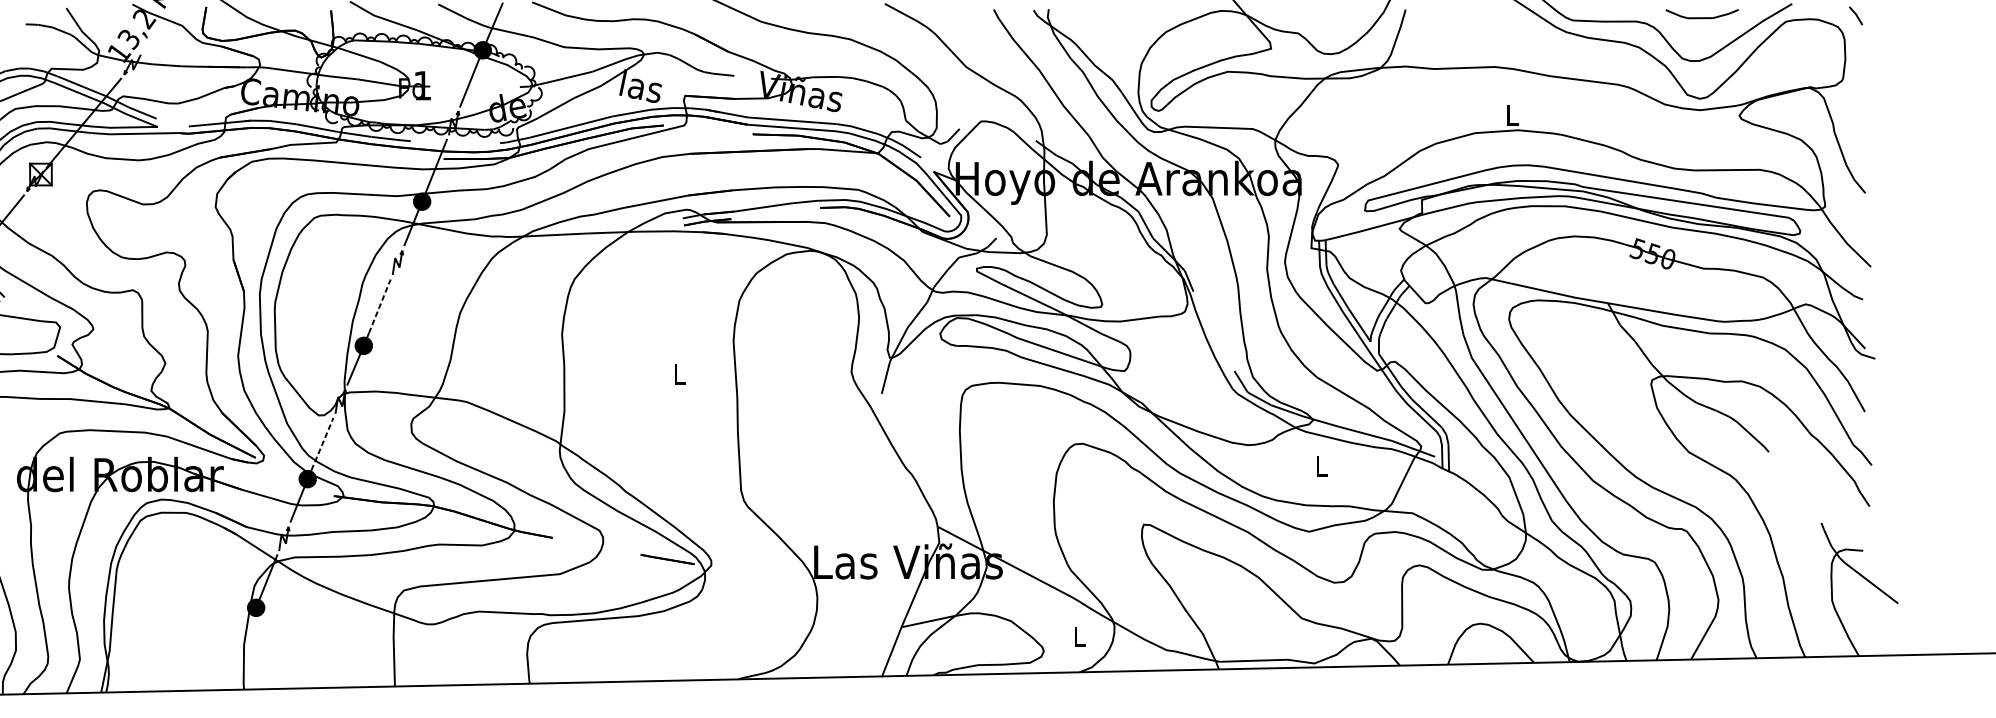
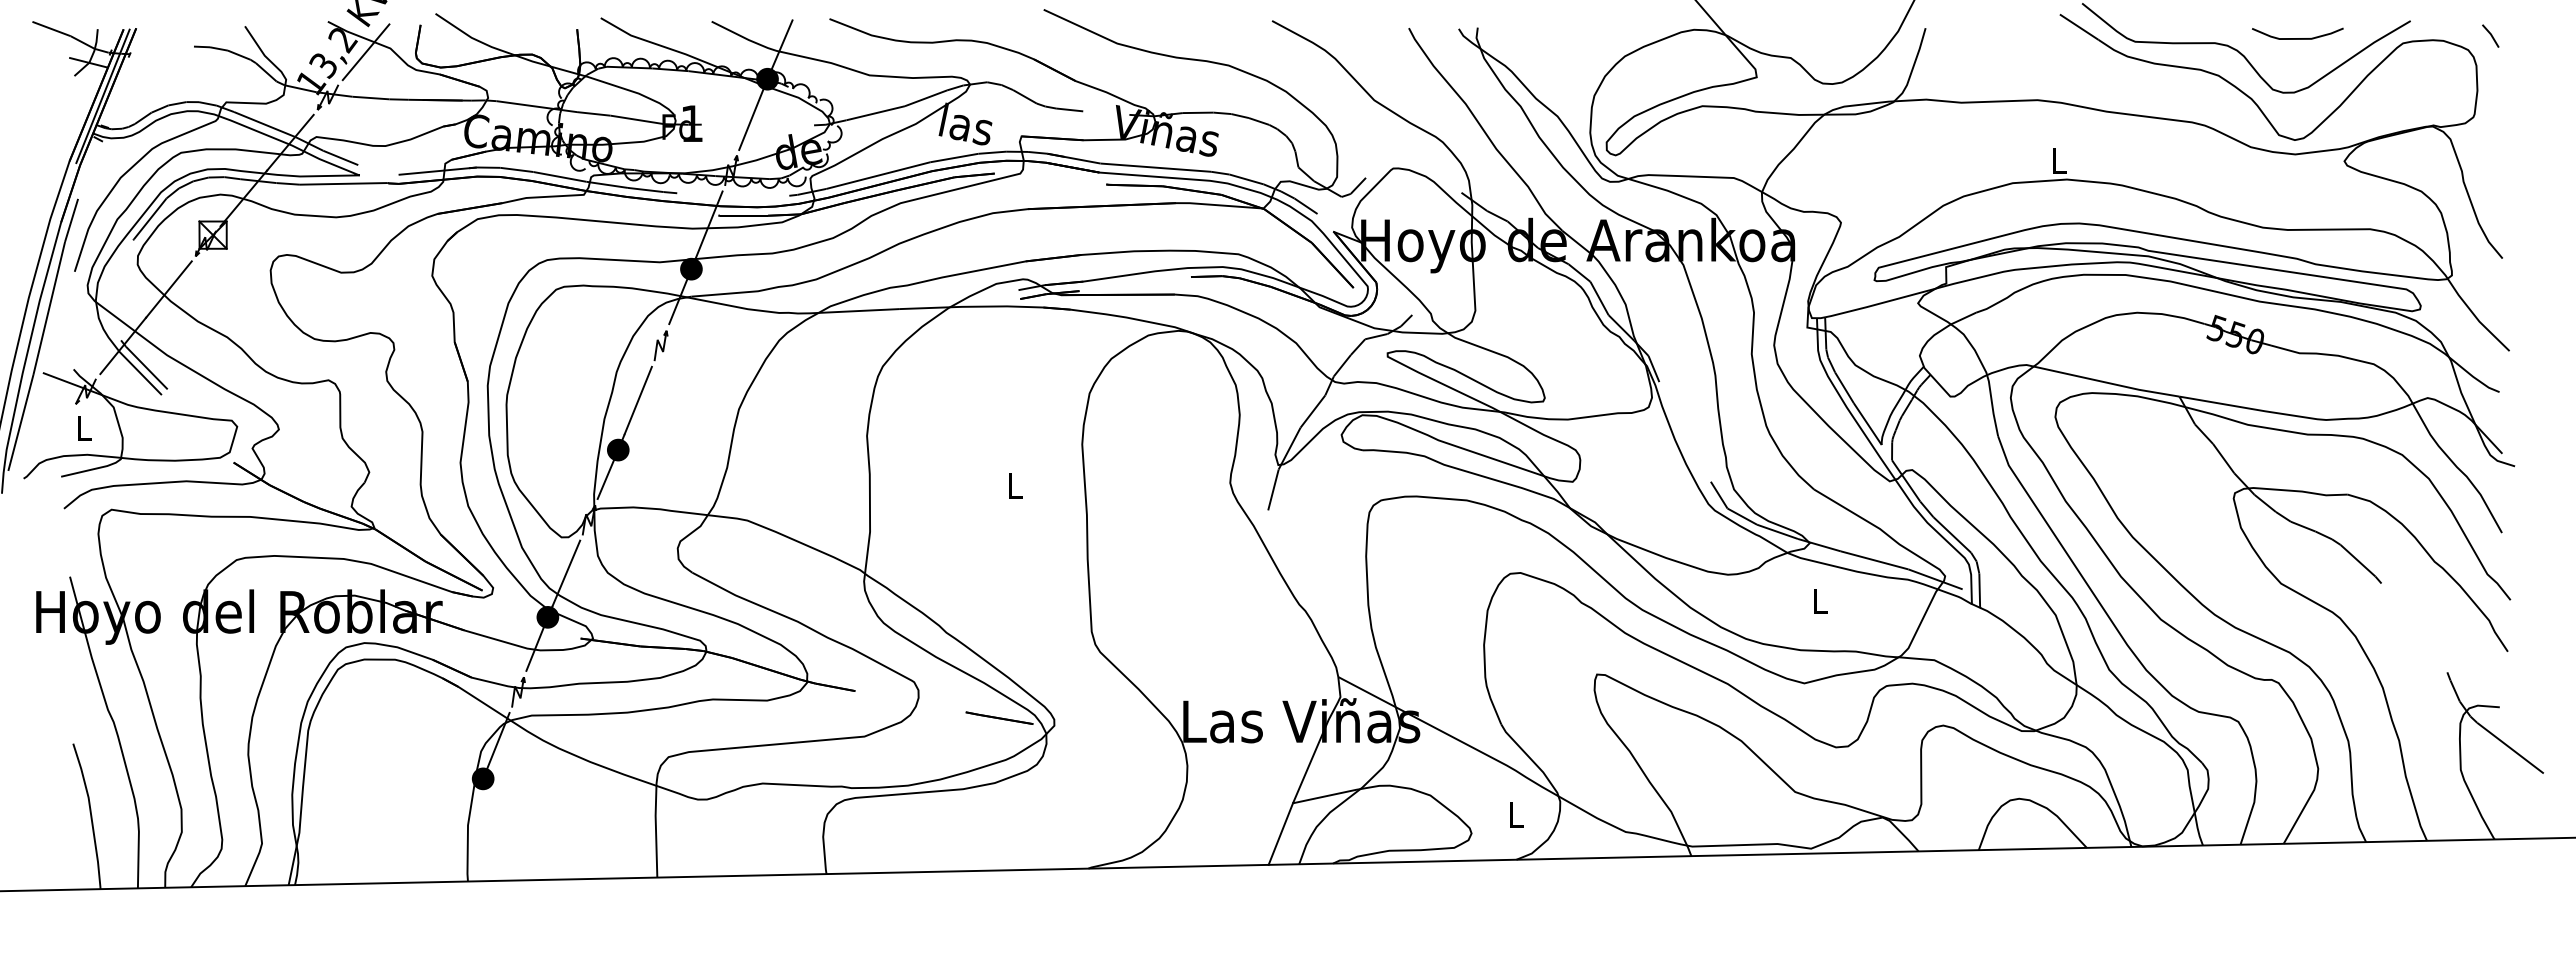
line: (162, 29) -> (365, 52), added
line: (379, 306) -> (638, 400), dashed -> solid
line: (322, 443) -> (566, 572), dashed -> solid

